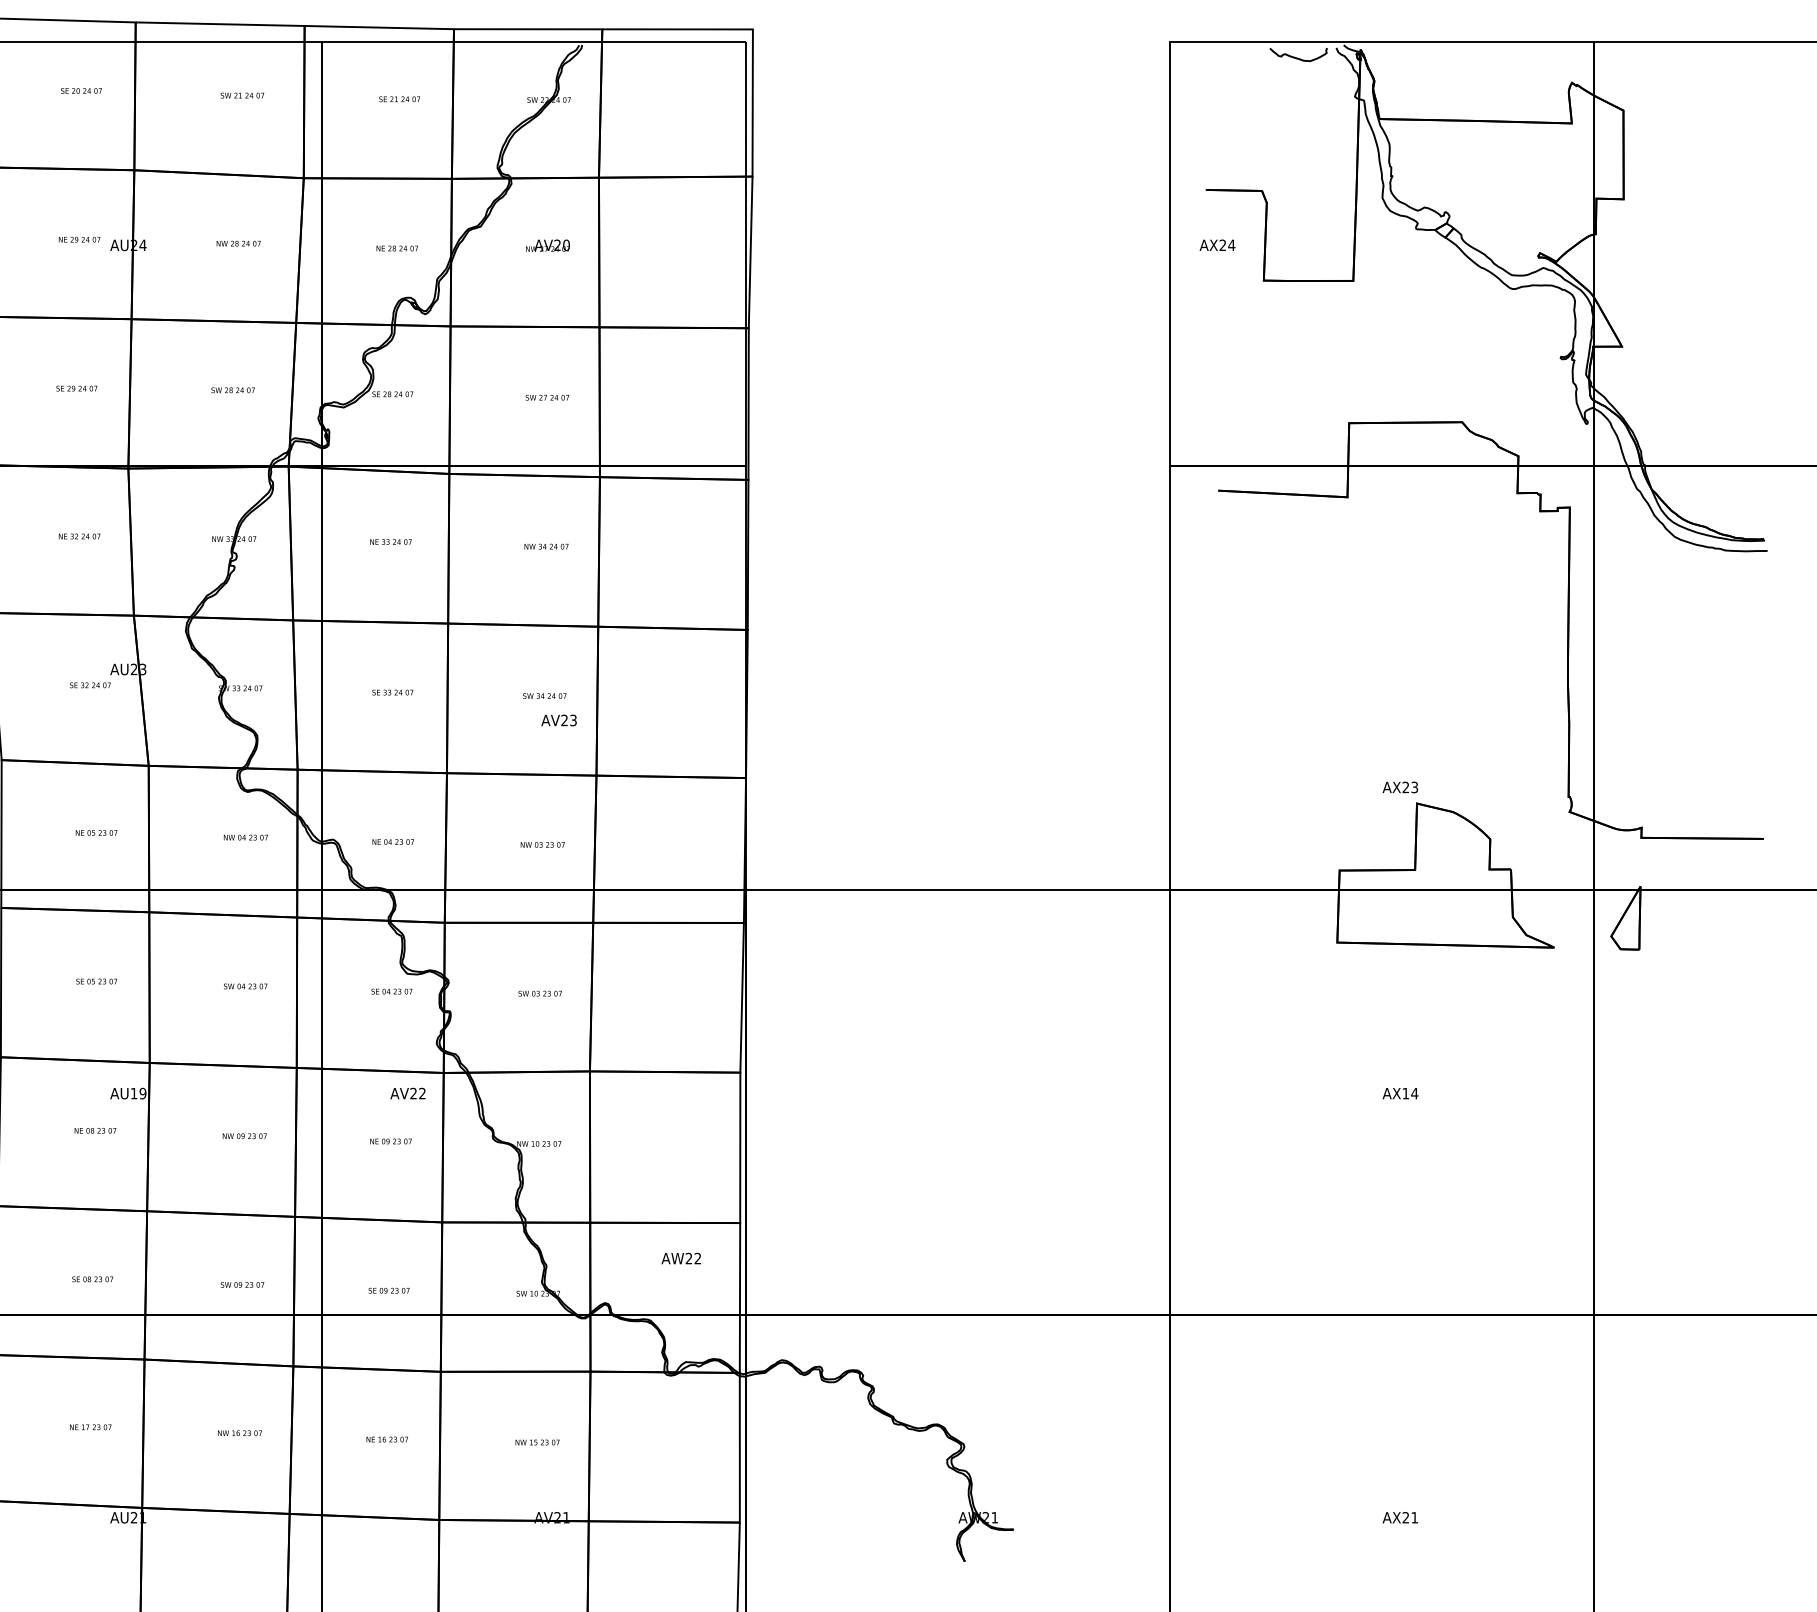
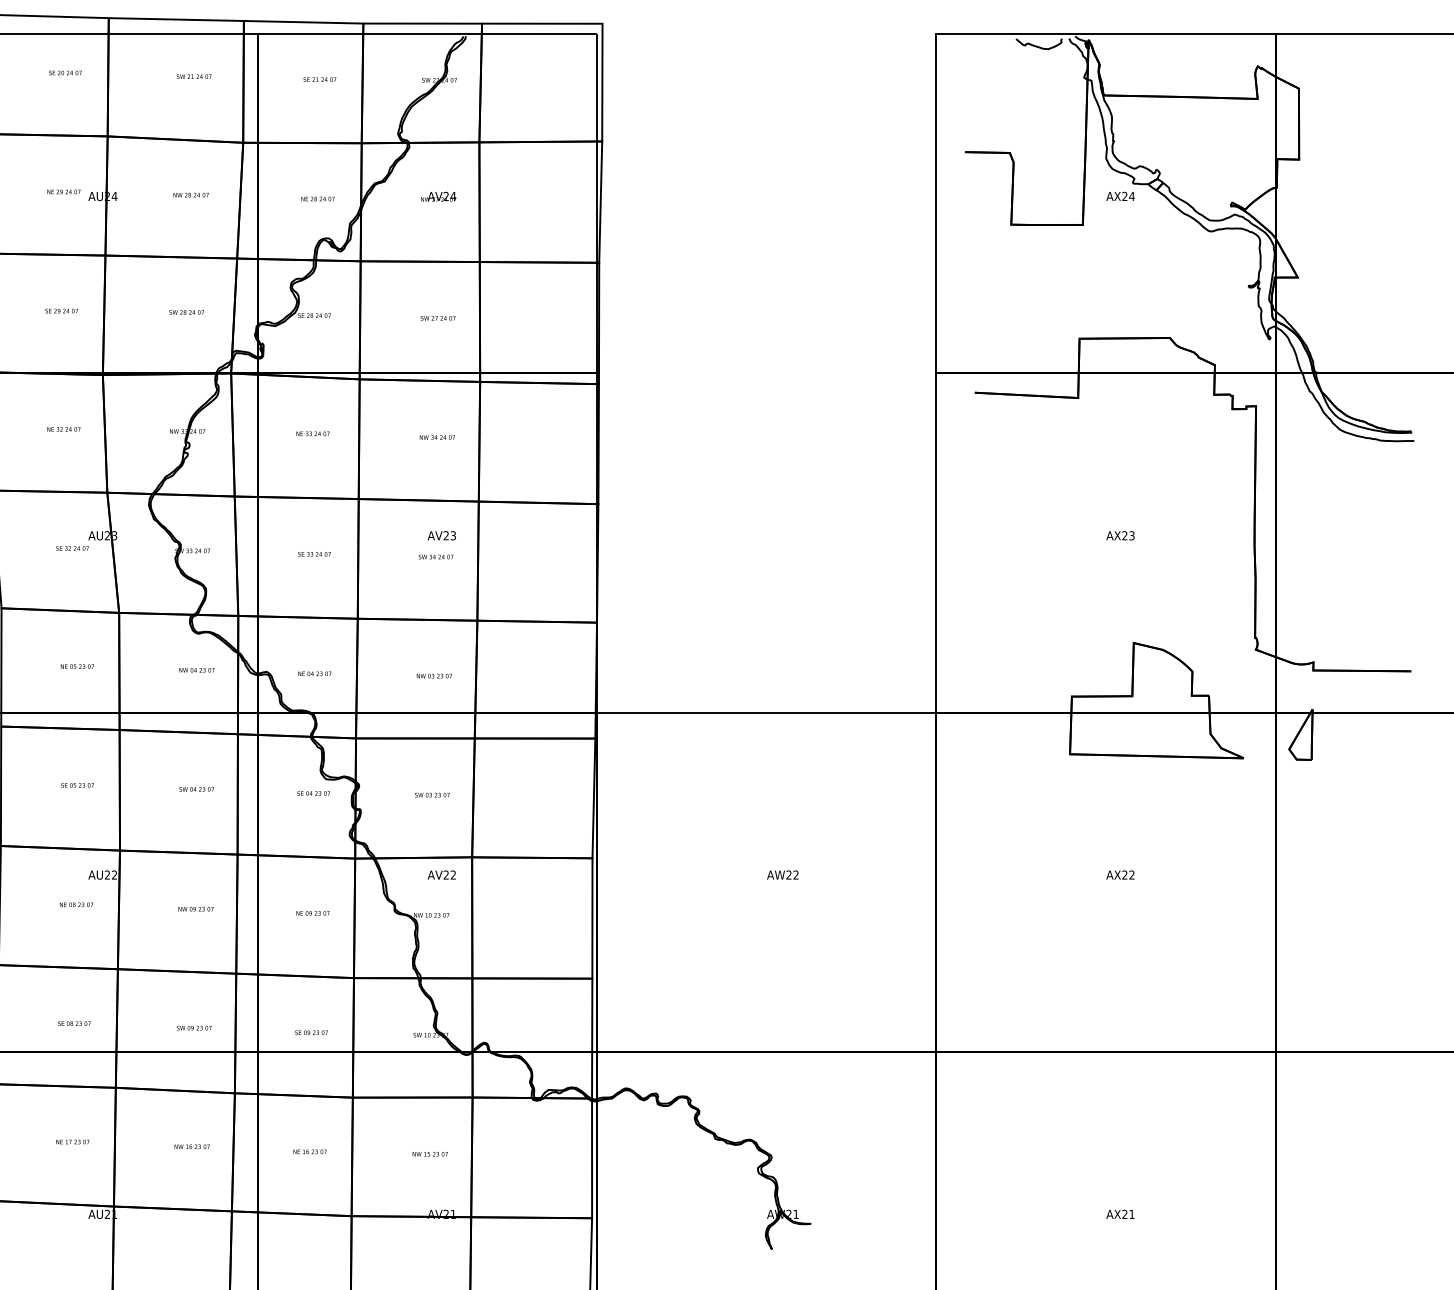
text: (1217, 244) -> (1120, 195), moved
text: (566, 245) -> (453, 196), AV20 -> AV24
text: (558, 720) -> (441, 535), moved
text: (1399, 787) -> (1119, 535), moved
text: (138, 1093) -> (110, 875), AU19 -> AU22
text: (407, 1093) -> (441, 875), moved
text: (1410, 1093) -> (1128, 875), AX14 -> AX22
text: (680, 1258) -> (782, 875), moved

